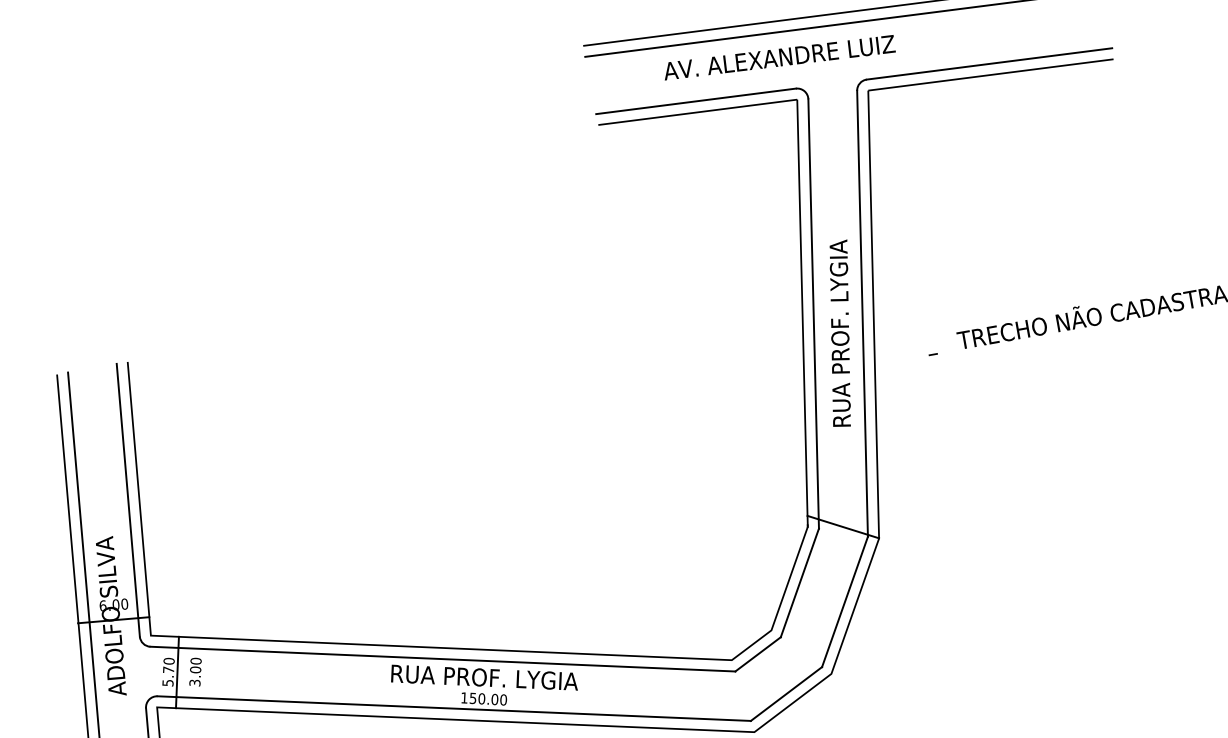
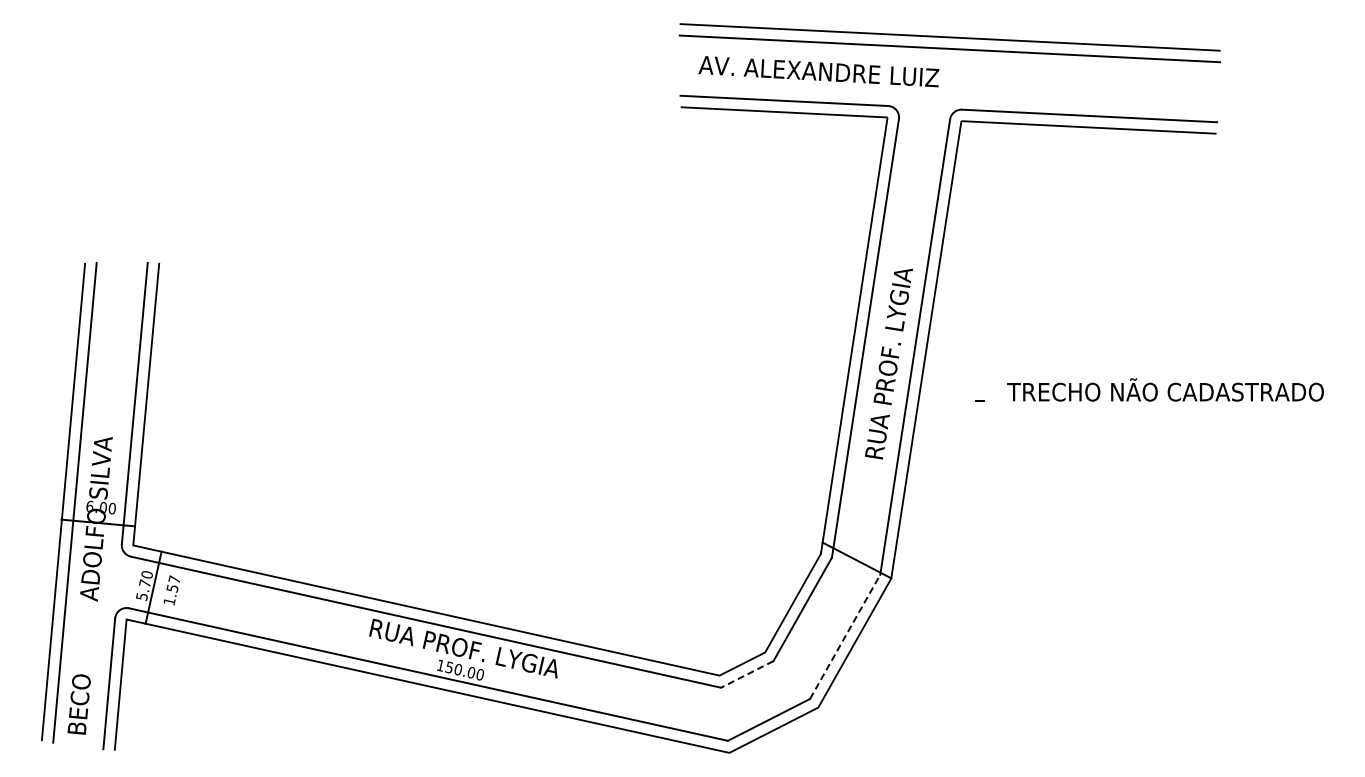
text: (778, 57) -> (818, 71), moved
line: (845, 601) -> (845, 636), solid -> dashed
line: (757, 654) -> (746, 674), solid -> dashed
text: (194, 672) -> (171, 590), 3.00 -> 1.57

